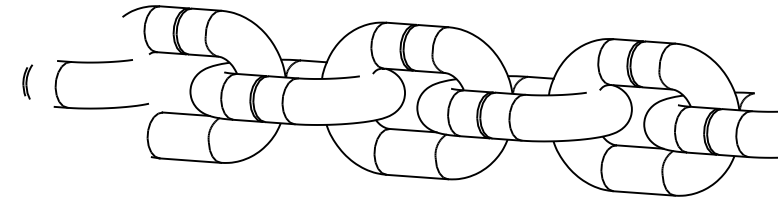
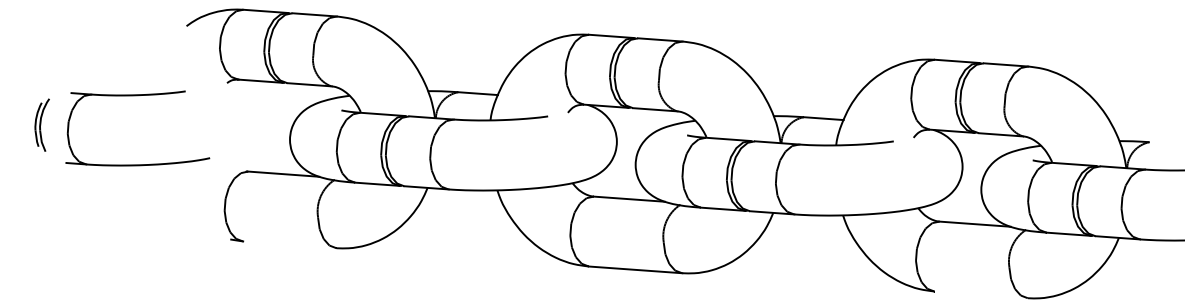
part: (100, 63) -> (136, 96), moved
line: (190, 160) -> (290, 244), removed
line: (643, 193) -> (980, 294), removed

